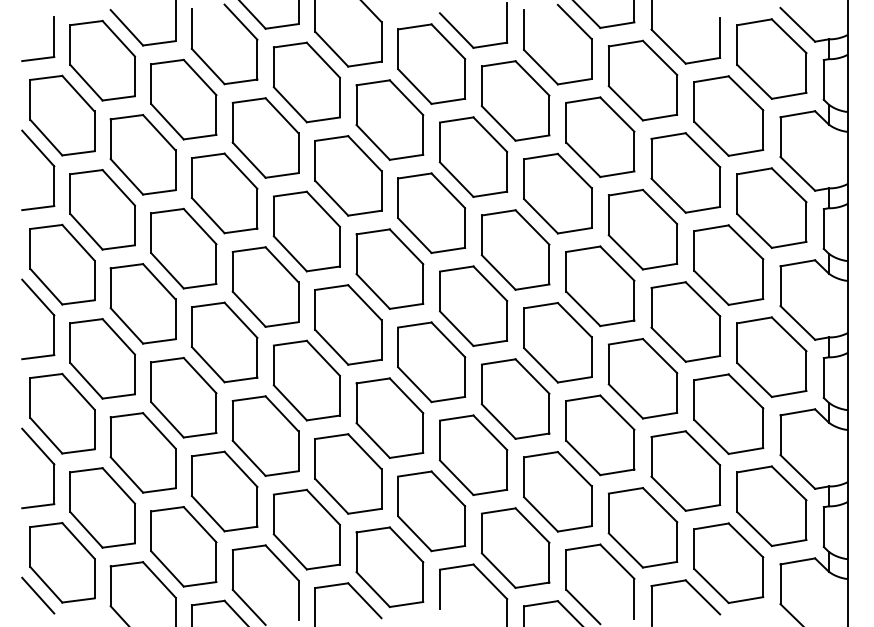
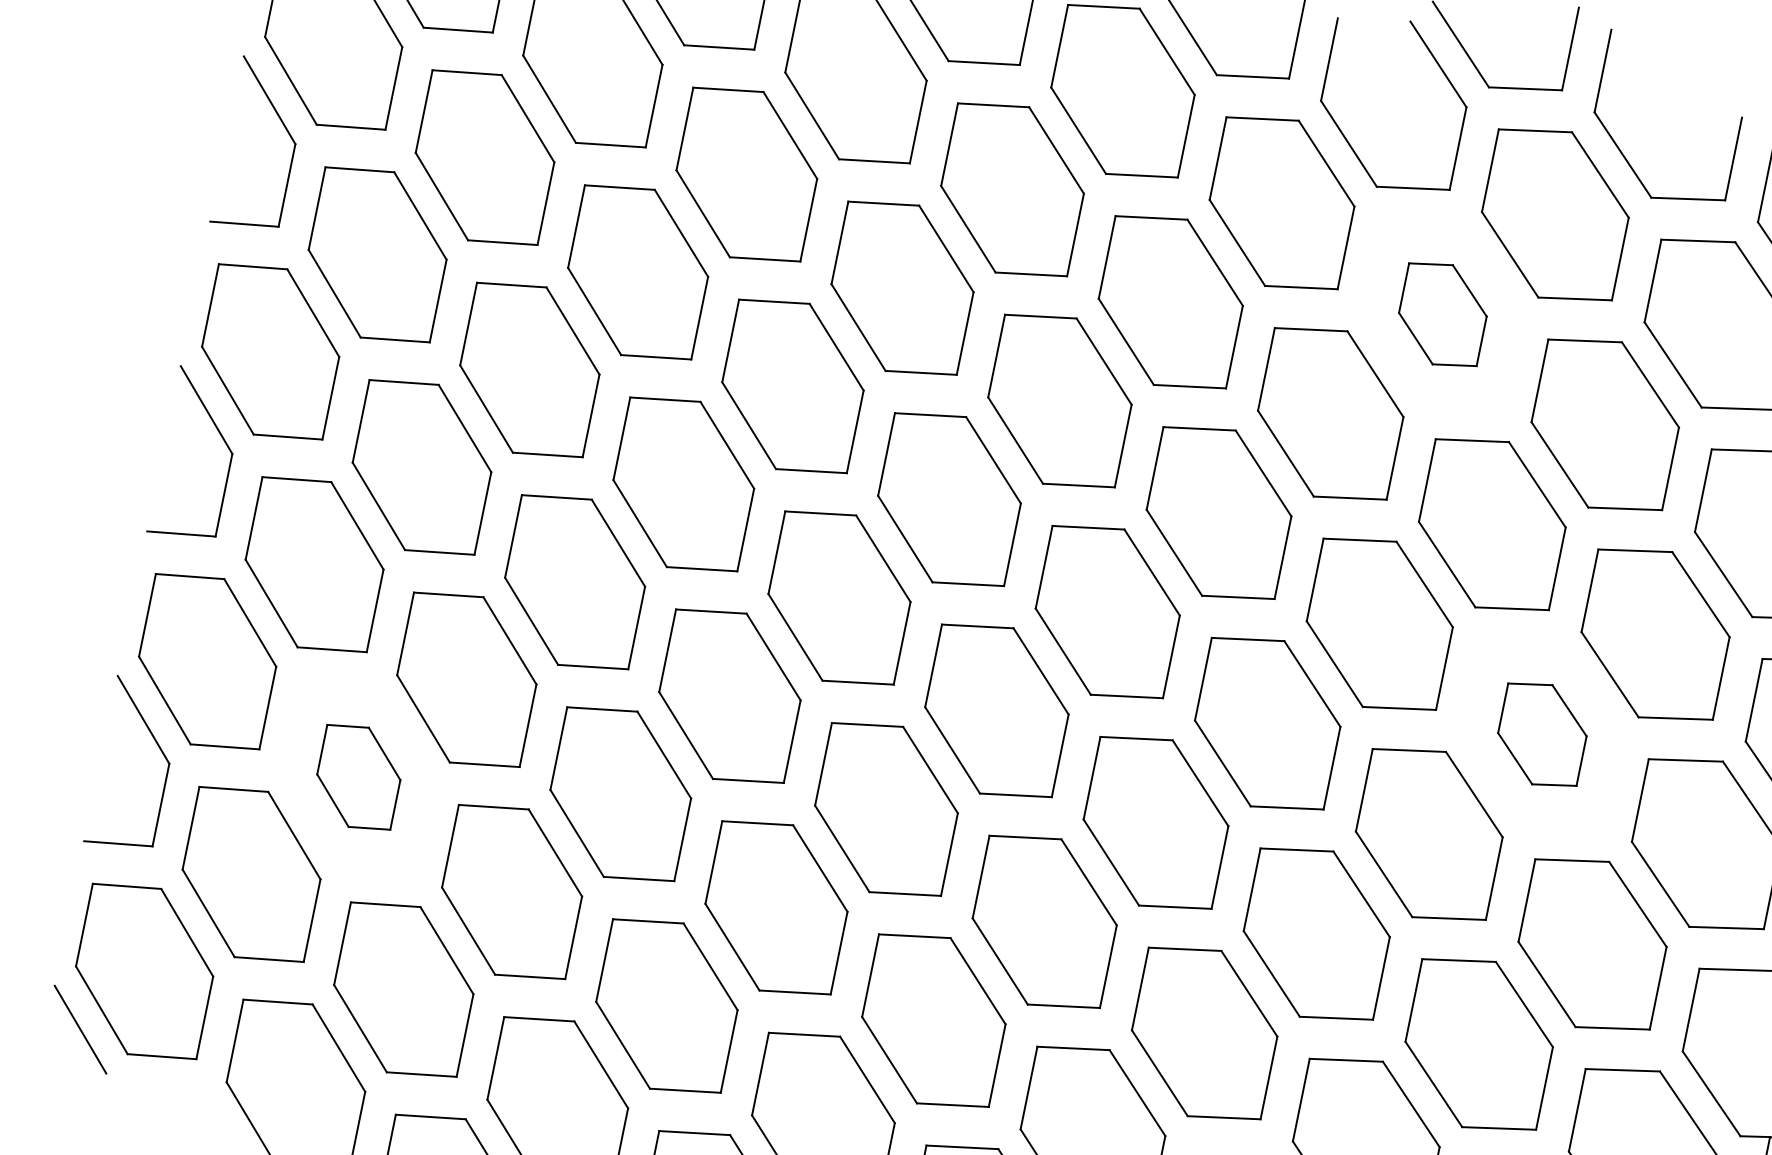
part: (600, 137) -> (1442, 315), size x0.6
part: (685, 321) -> (1541, 733), size x0.6
part: (142, 452) -> (357, 776), size x0.6

